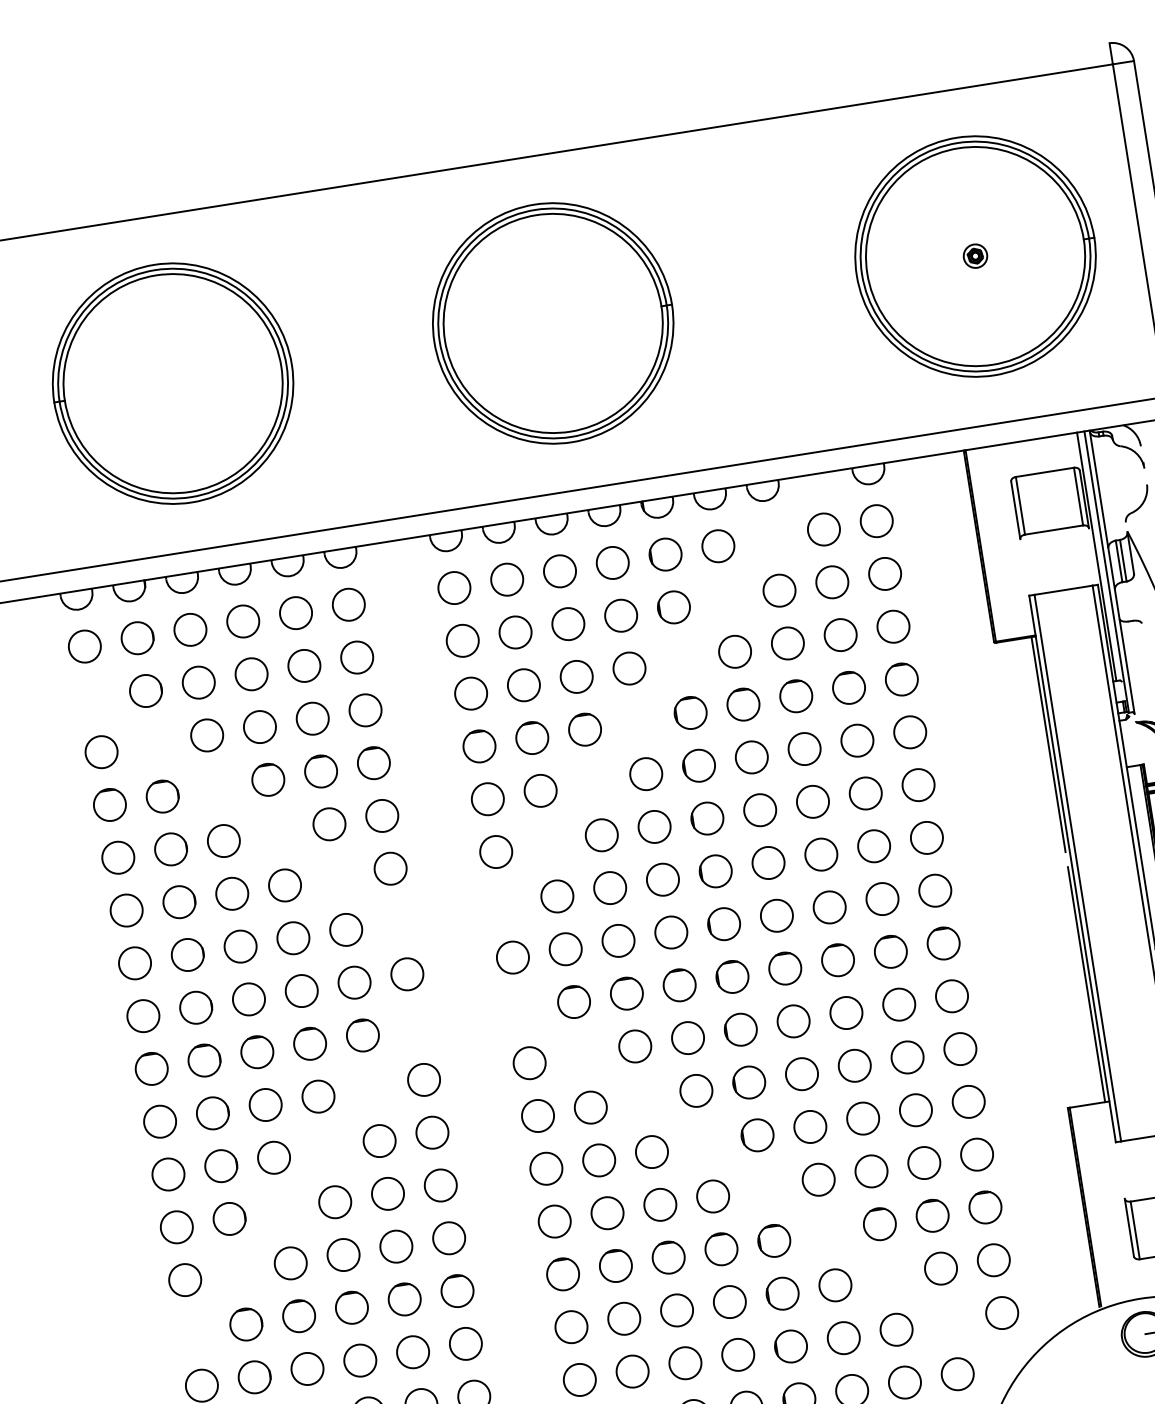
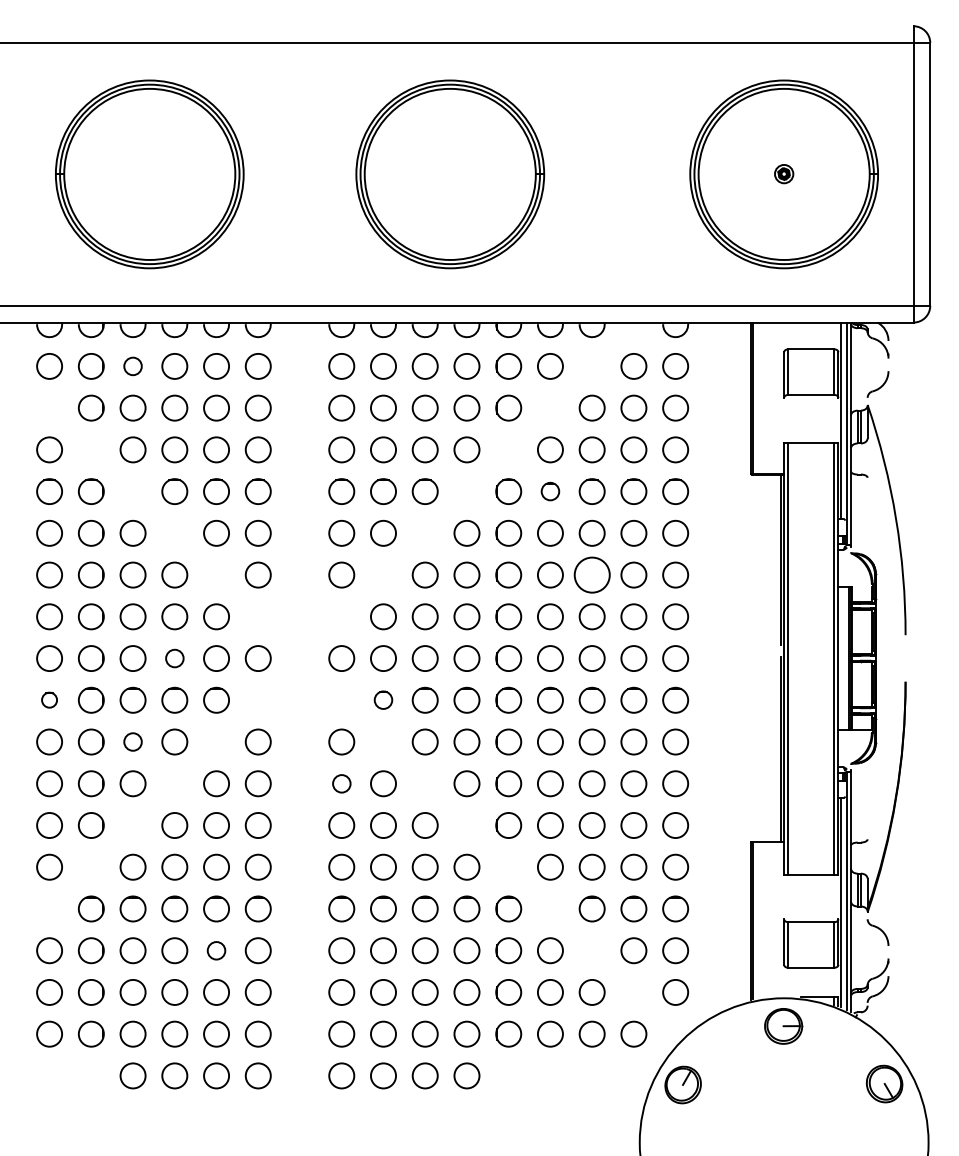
circle: (189, 630) -> (132, 366), size x0.7
circle: (743, 704) -> (550, 491), size x0.7
circle: (812, 801) -> (591, 574), size x1.4
circle: (301, 991) -> (174, 658), size x0.7
circle: (573, 1001) -> (383, 699), size x0.7
circle: (151, 1067) -> (49, 699), size x0.6
circle: (264, 1104) -> (132, 741), size x0.7
circle: (537, 1115) -> (341, 783), size x0.7
circle: (412, 1351) -> (216, 950), size x0.7

